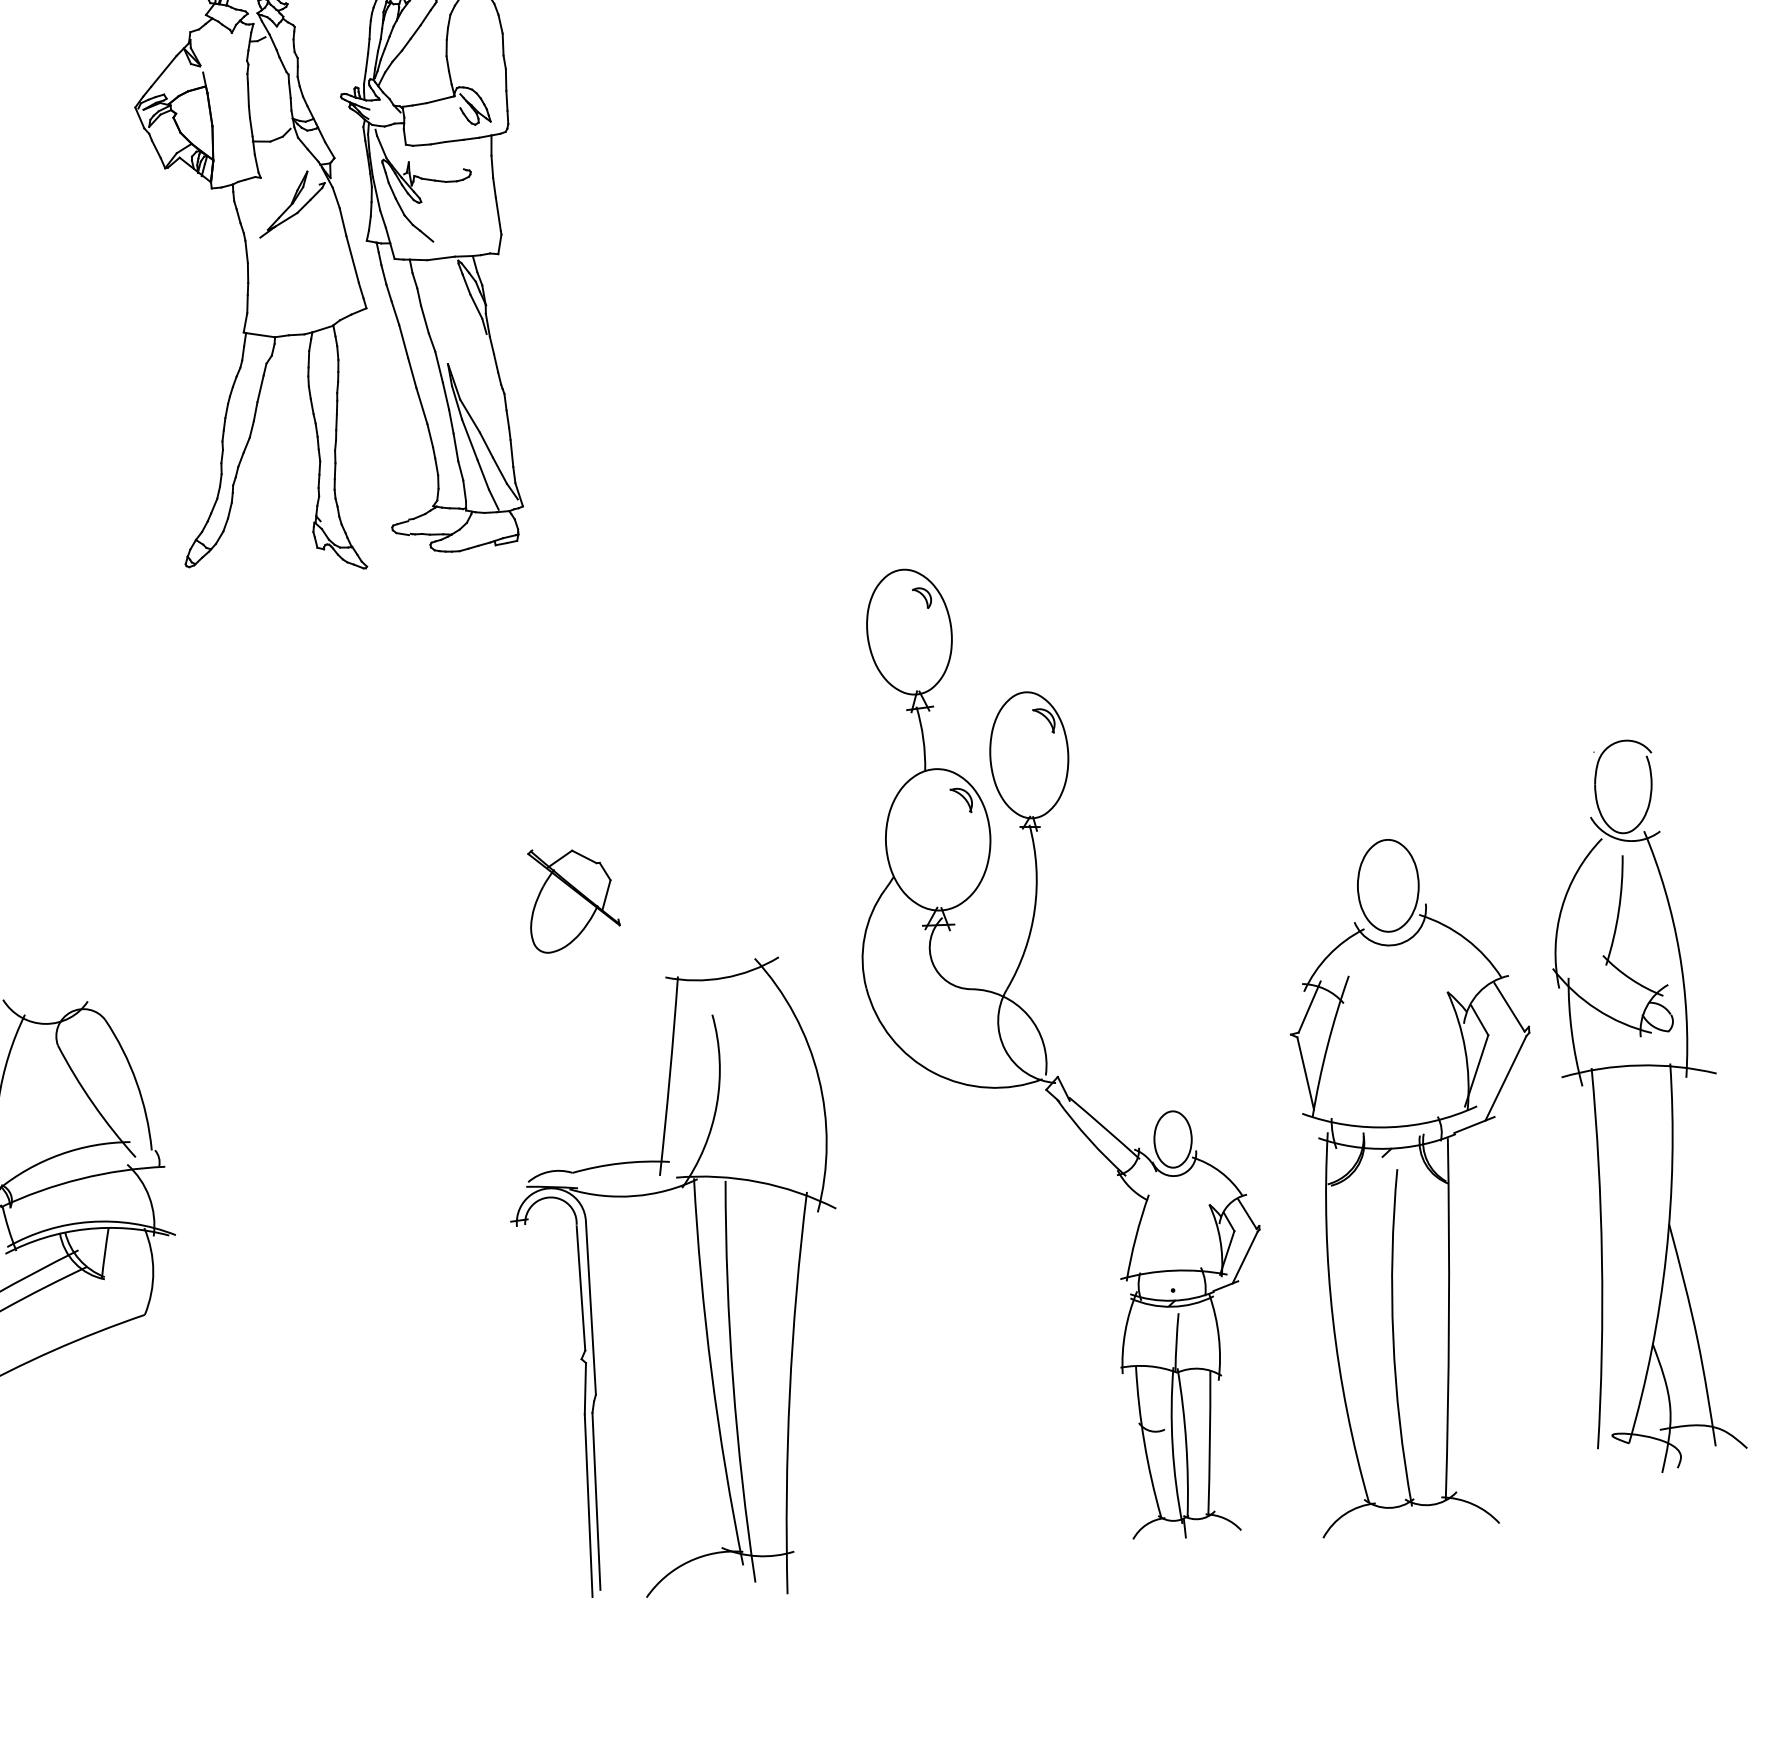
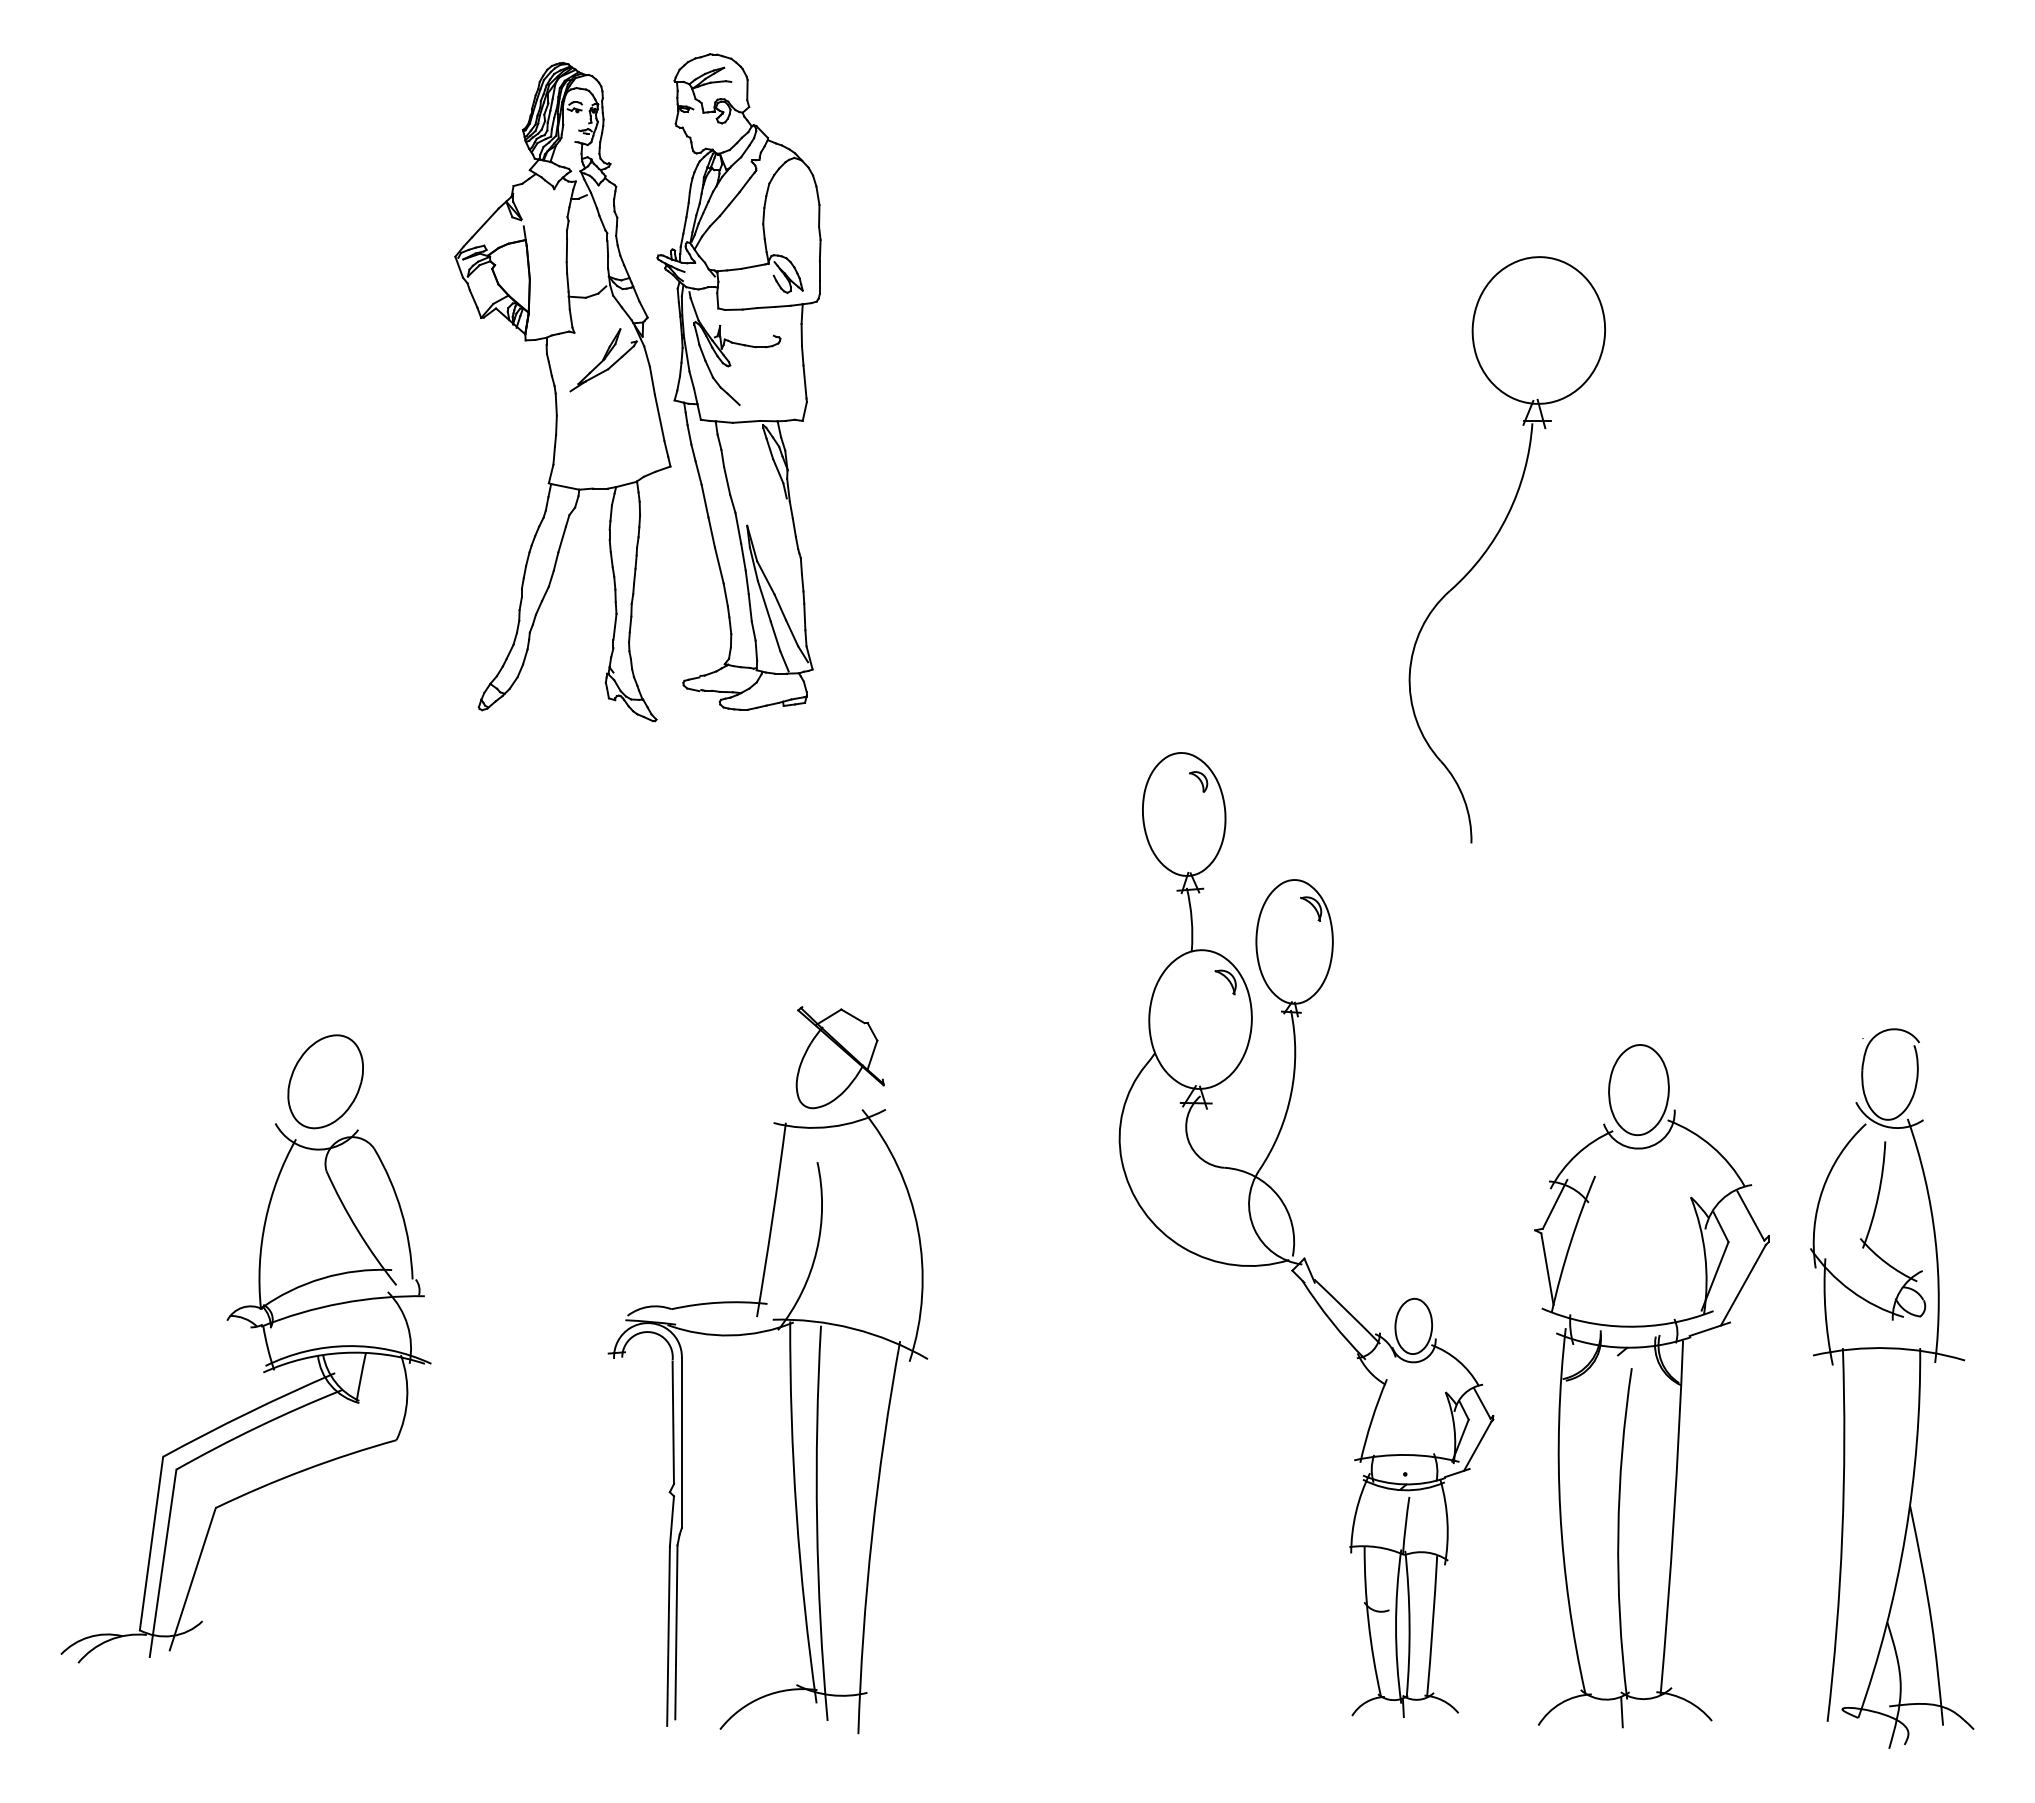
part: (1208, 337) -> (1493, 542), added
part: (51, 954) -> (325, 1081), added
part: (1670, 1104) -> (1918, 1388), moved
part: (700, 1278) -> (790, 1419), moved
line: (1407, 1520) -> (1621, 1712), added

